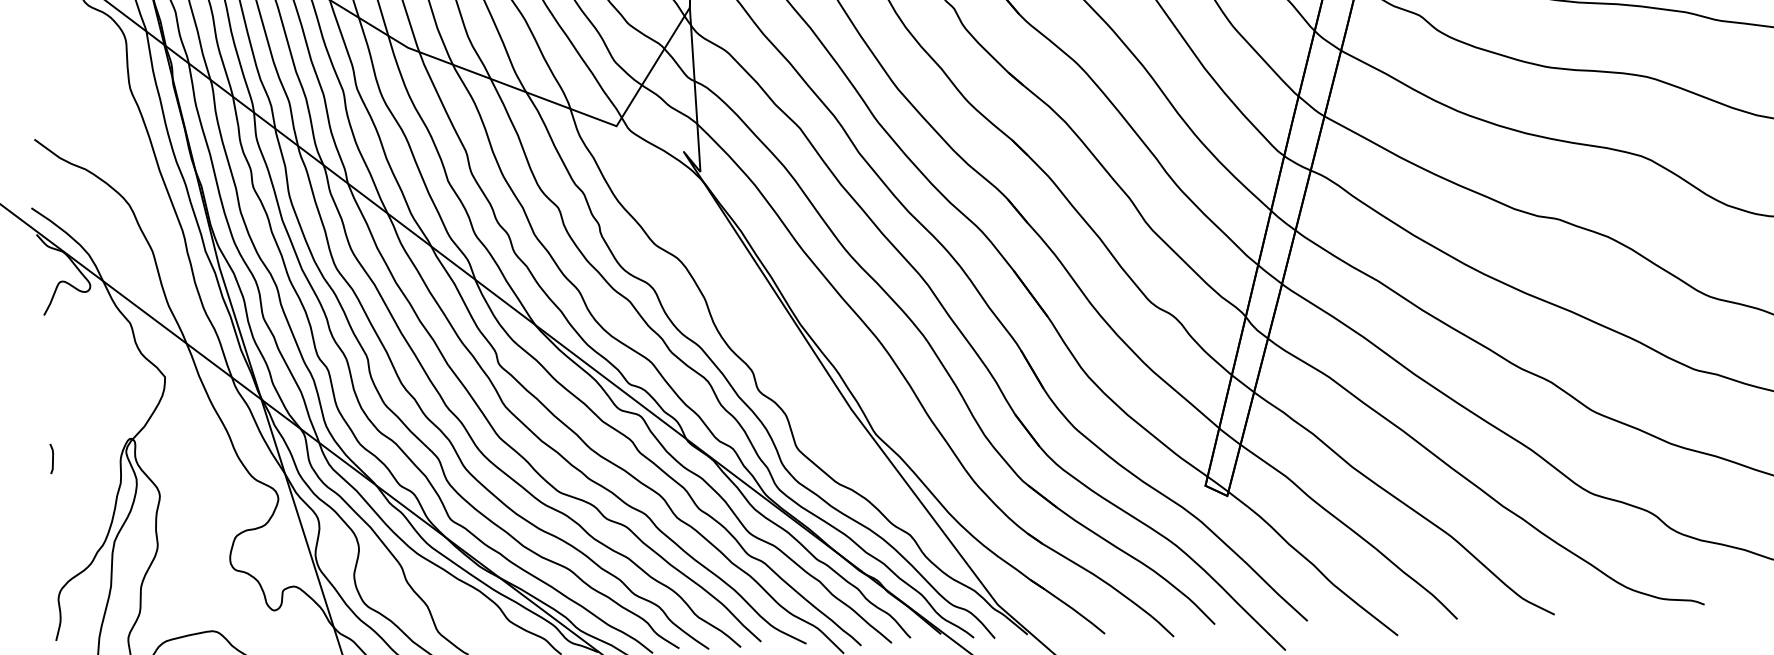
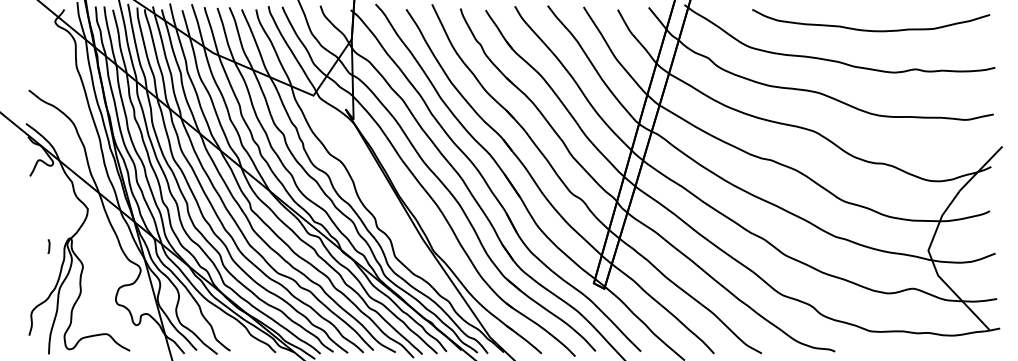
line: (51, 458) -> (48, 246), moved

